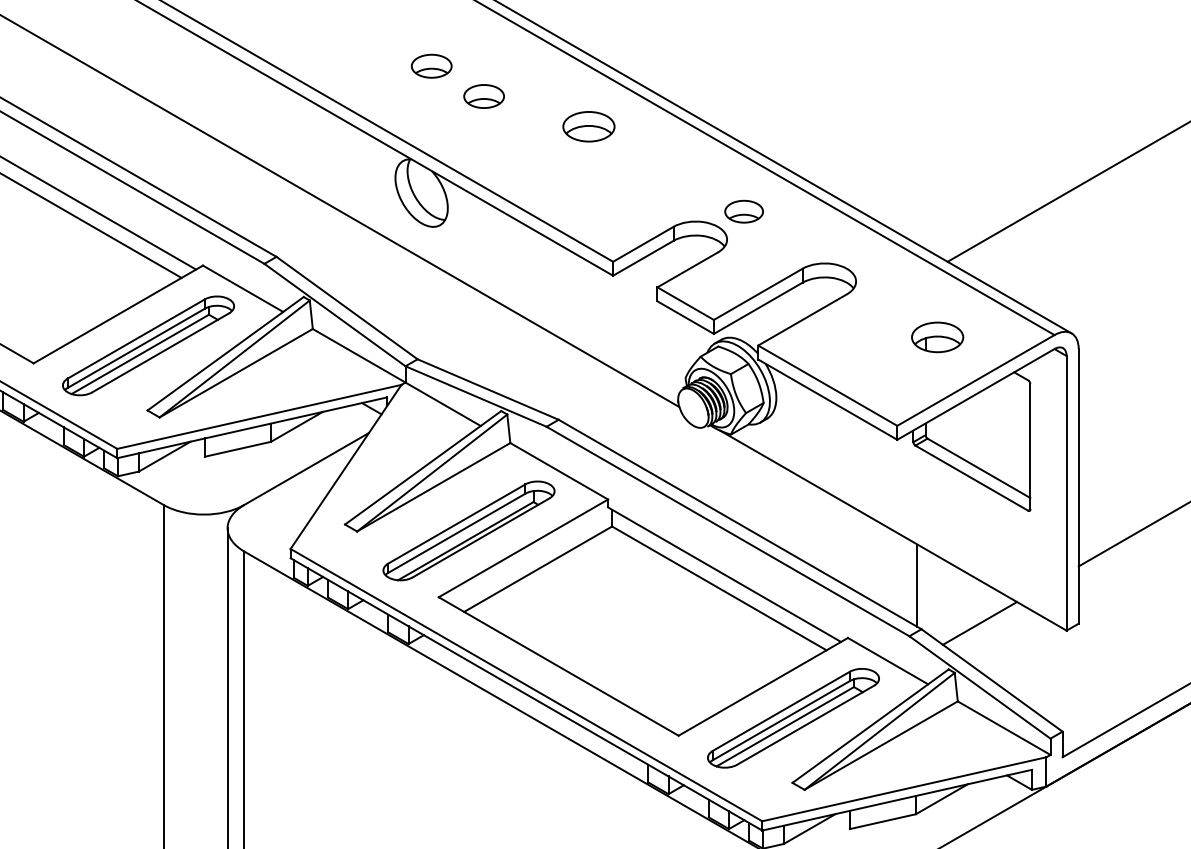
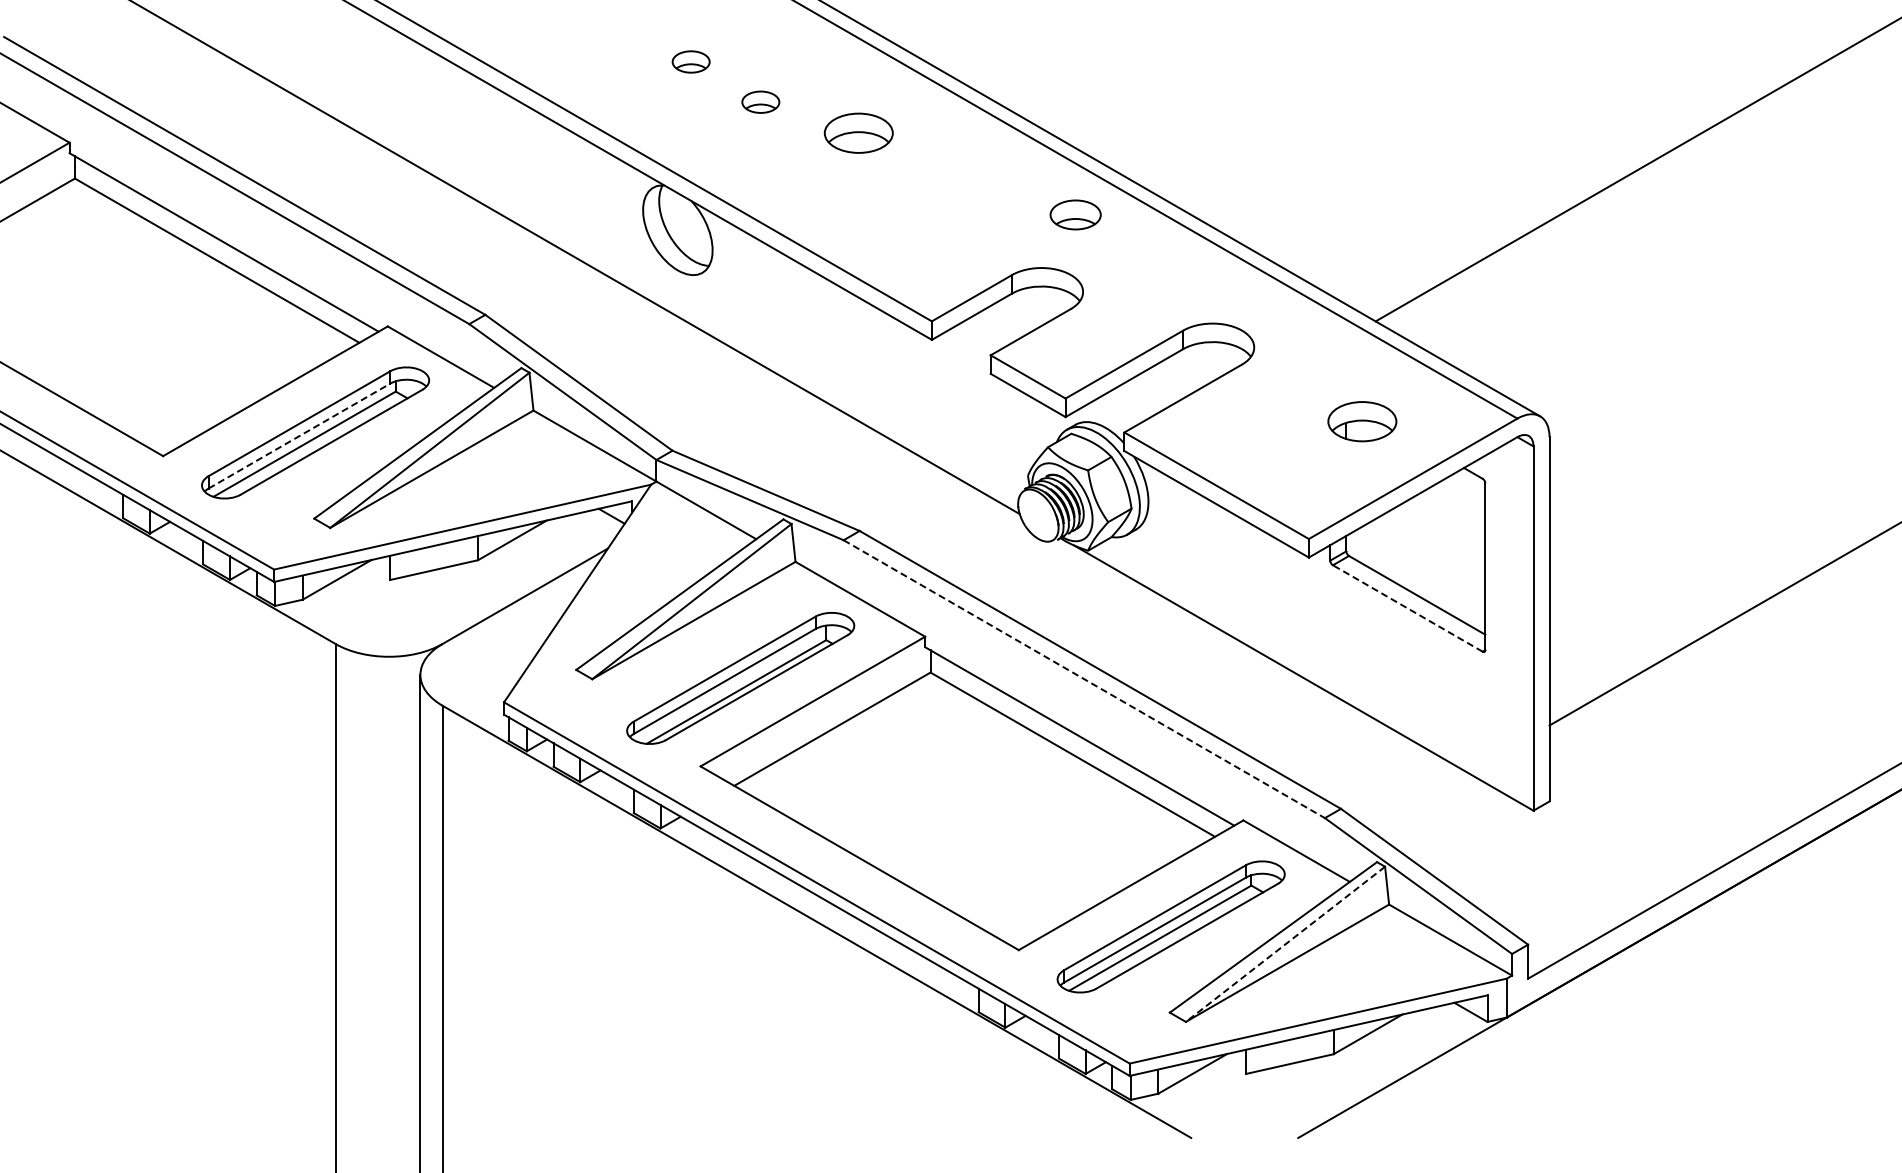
part: (431, 65) -> (690, 61), size x0.7
part: (483, 96) -> (760, 102), size x0.7
part: (588, 126) -> (858, 132), moved
part: (743, 211) -> (1075, 214), moved
line: (136, 348) -> (299, 436), solid -> dashed
line: (971, 478) -> (1407, 608), solid -> dashed
line: (728, 531) -> (1084, 679), solid -> dashed
line: (917, 585) -> (1335, 750), removed
line: (979, 622) -> (1418, 800), removed
line: (879, 731) -> (1285, 944), solid -> dashed

